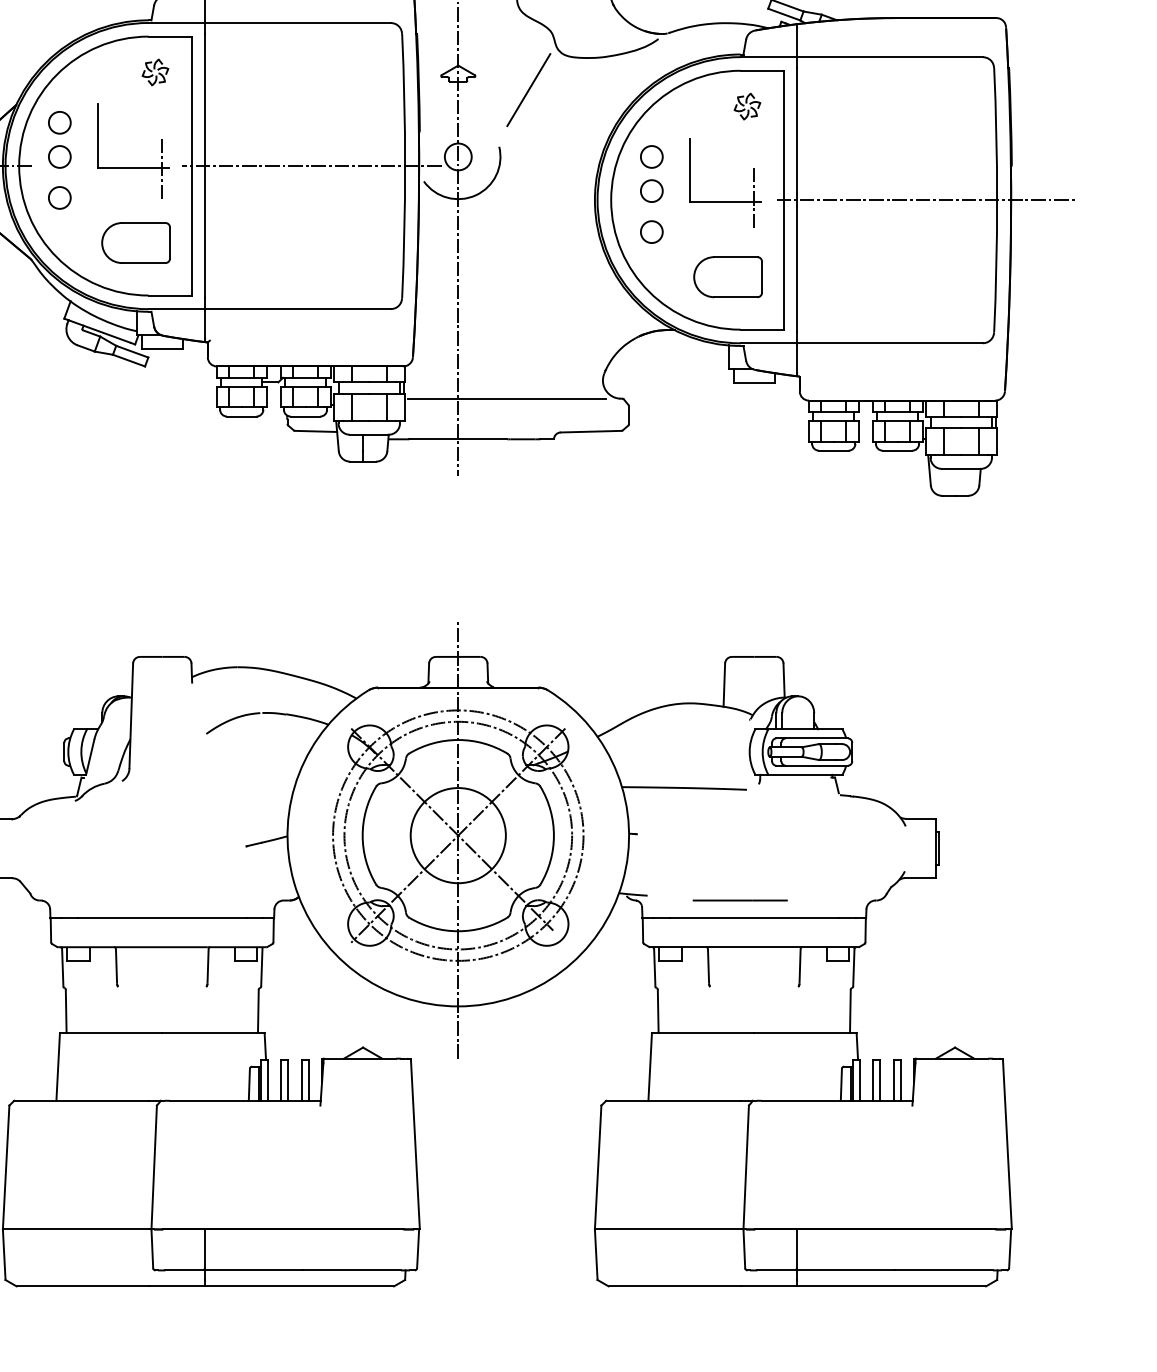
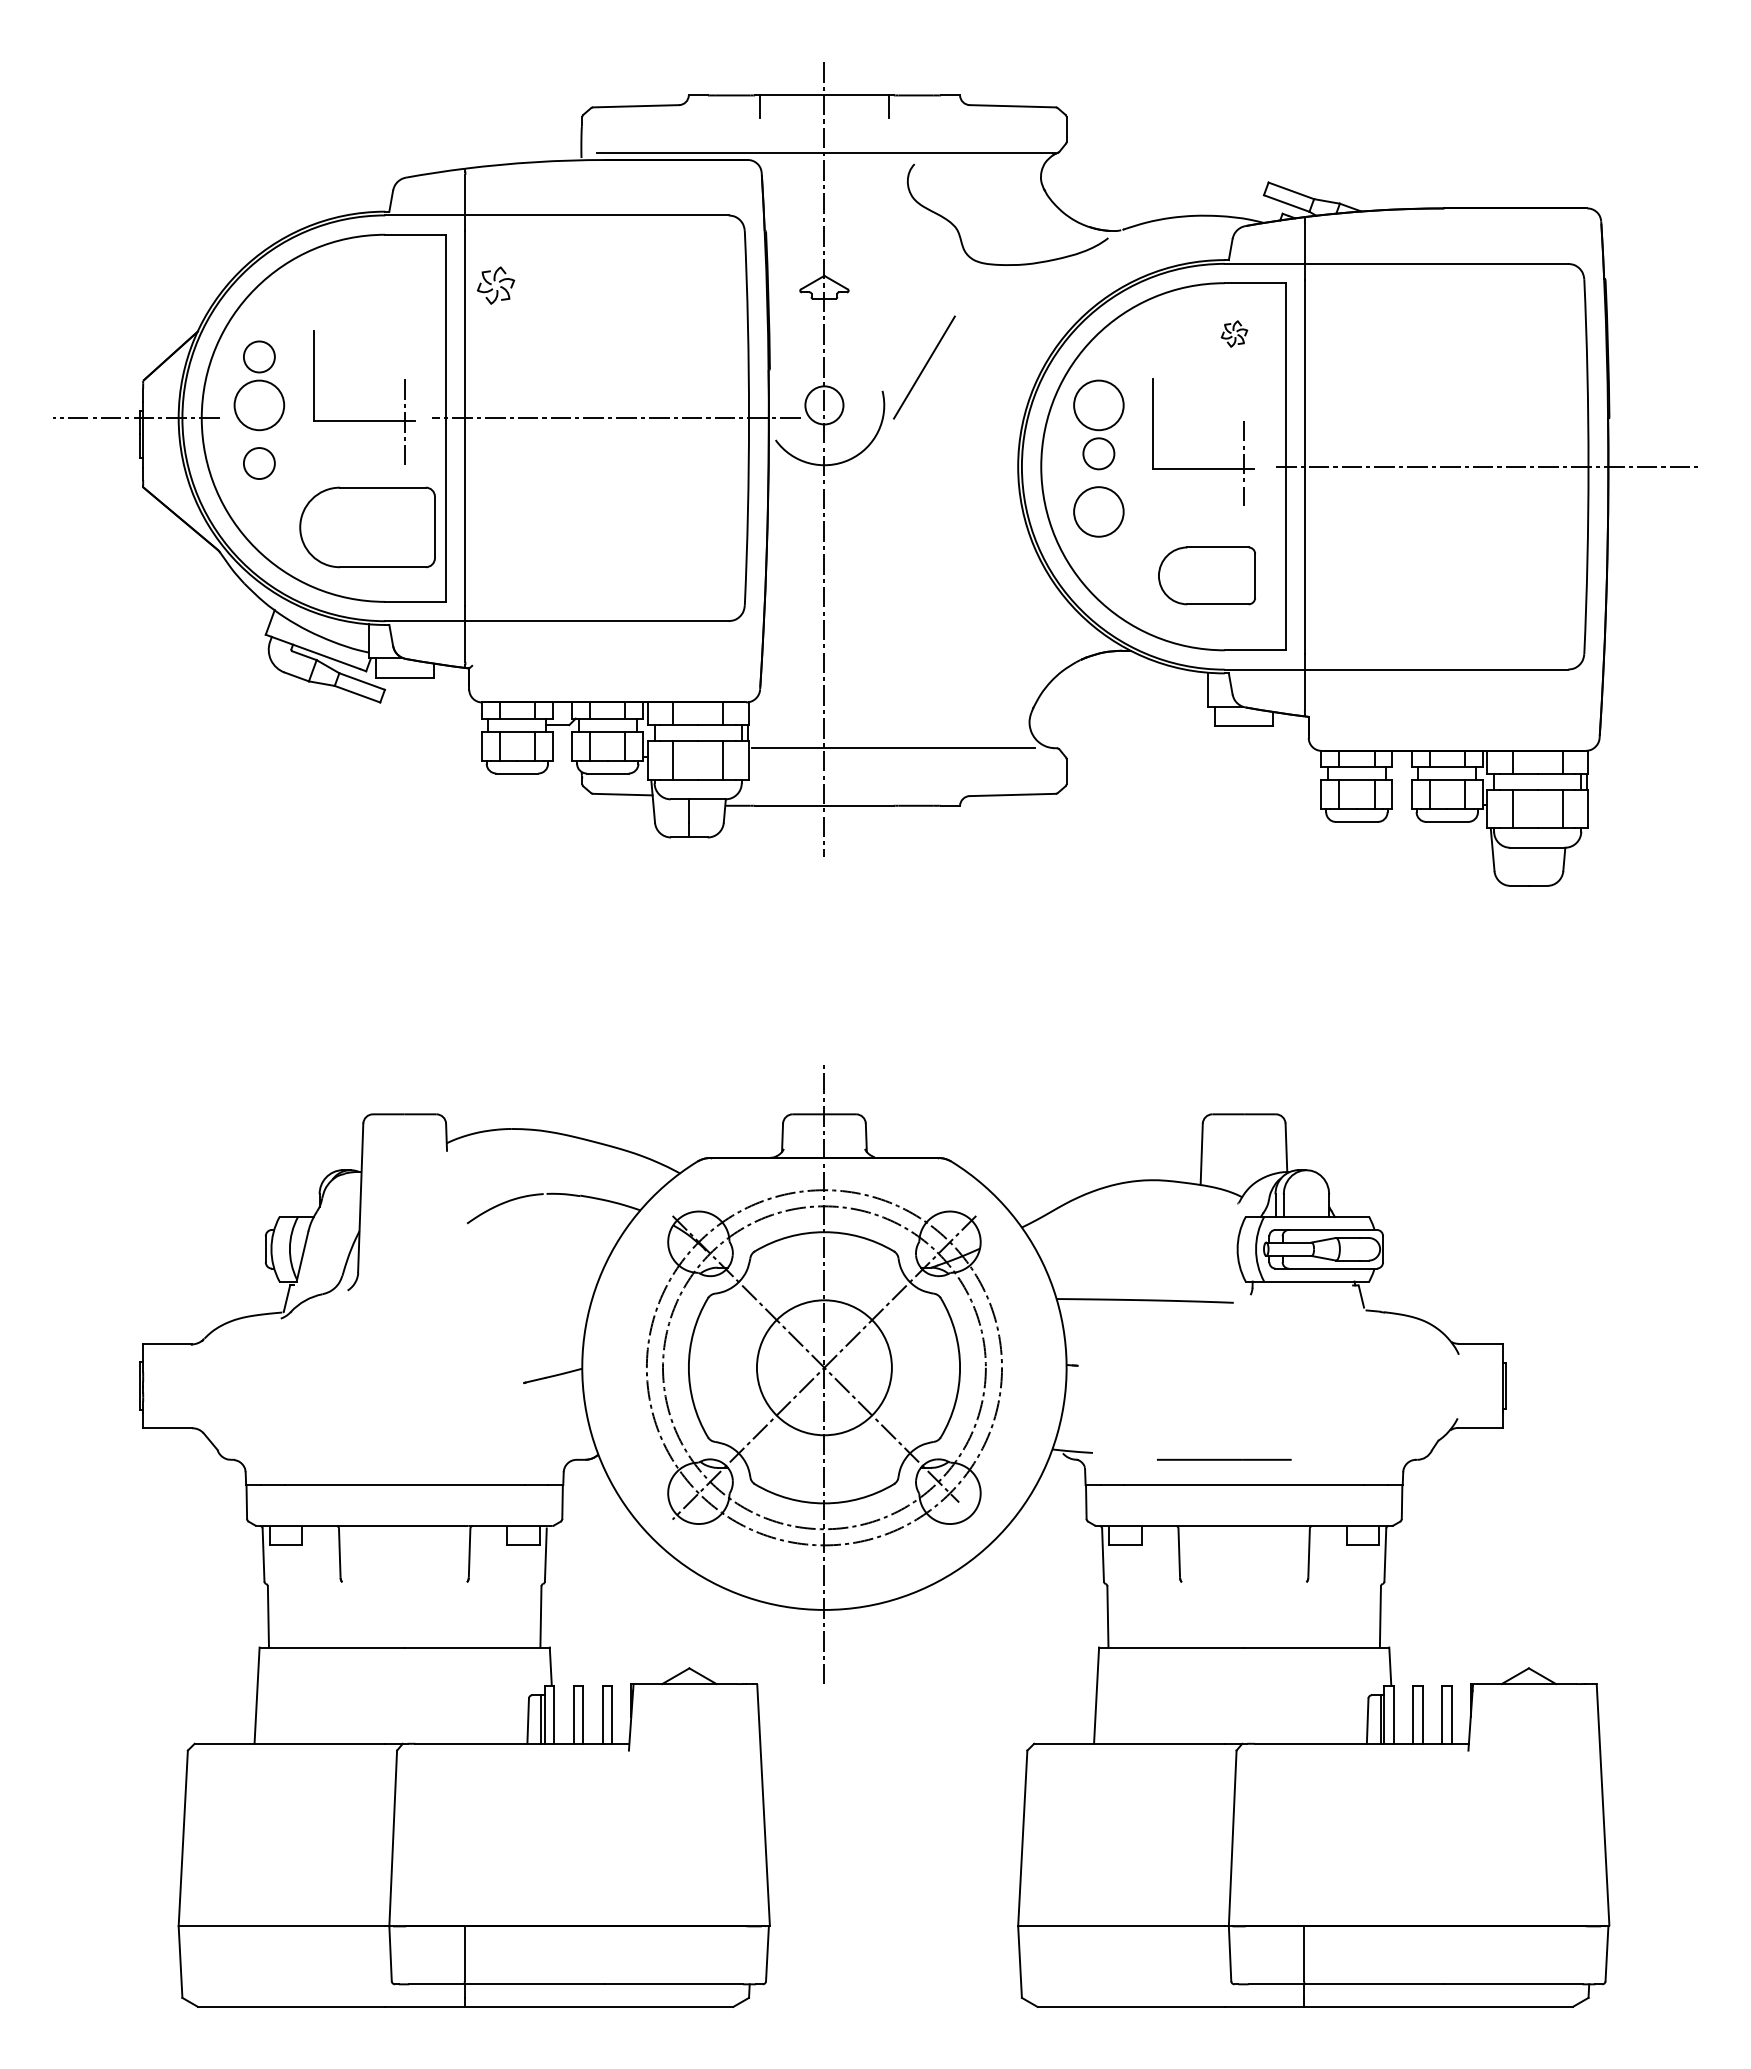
part: (155, 72) -> (496, 285), moved
line: (528, 90) -> (924, 367), moved
part: (747, 106) -> (1234, 333), size x0.7
circle: (59, 156) -> (258, 404), size x1.6
circle: (651, 156) -> (1098, 404), size x1.6
circle: (651, 231) -> (1098, 511), size x1.6
part: (136, 243) -> (367, 527), size x1.4

